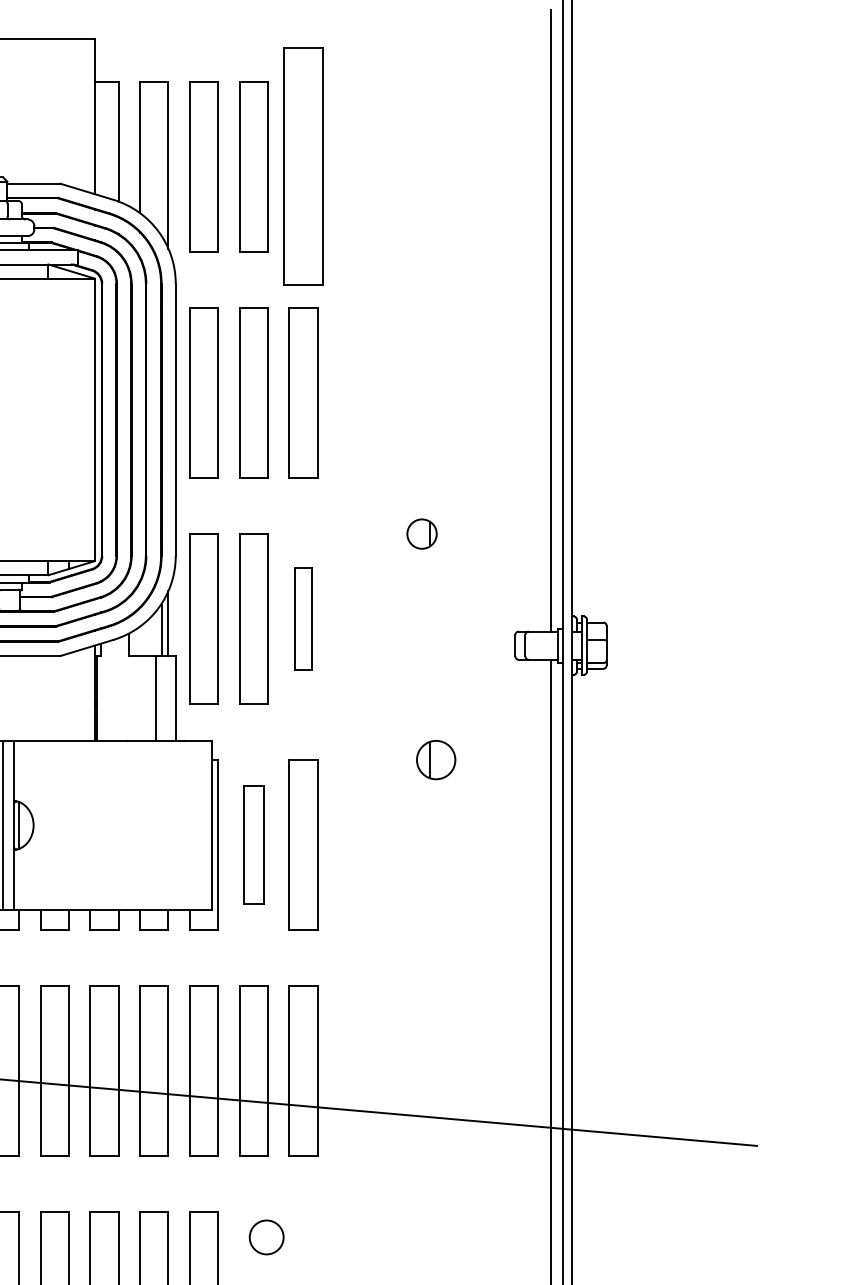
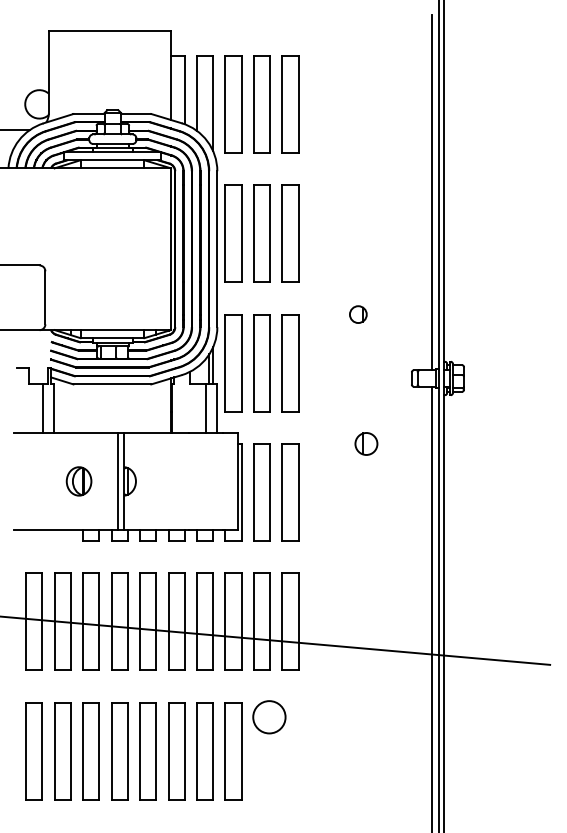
part: (303, 167) -> (290, 104), size x0.71
part: (303, 619) -> (290, 363), size x1.67
part: (252, 844) -> (261, 492), size x1.43
circle: (266, 1237) -> (269, 717), size x1.67

